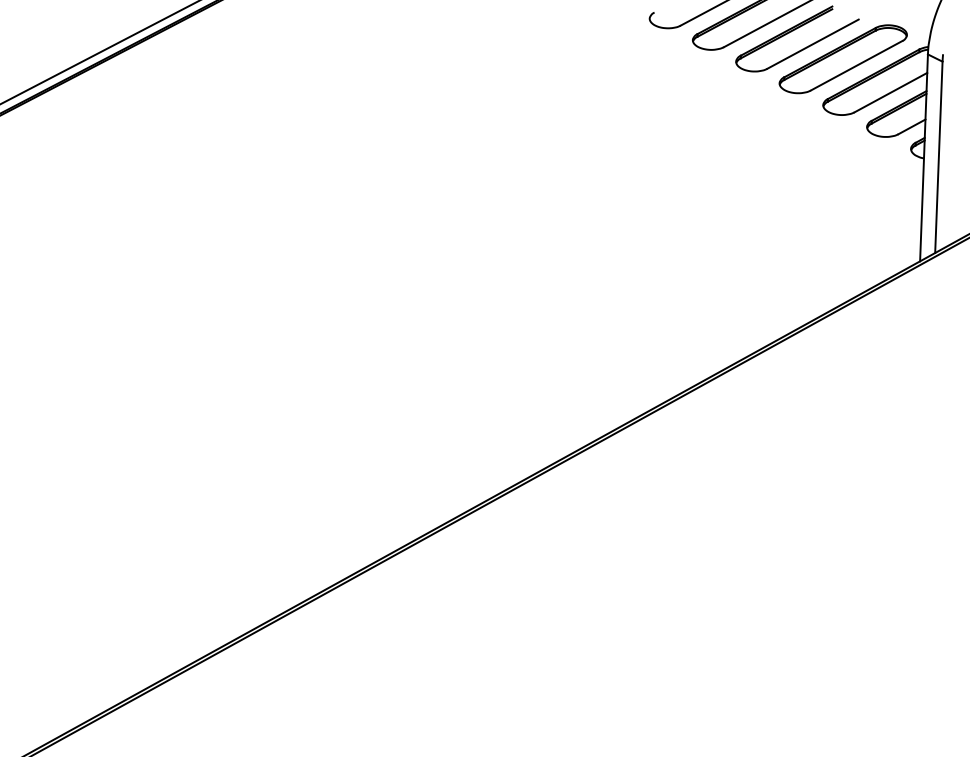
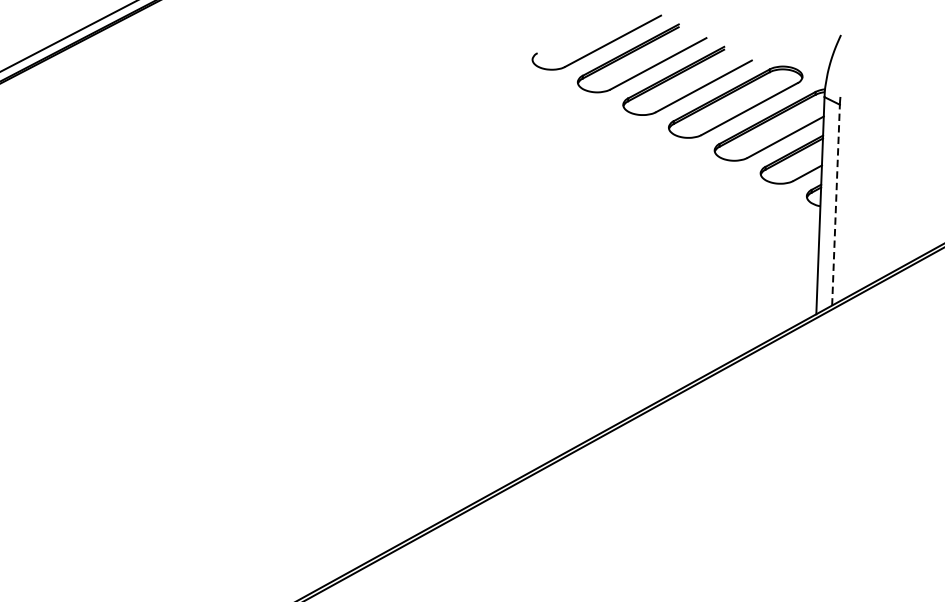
line: (938, 157) -> (835, 205), solid -> dashed

